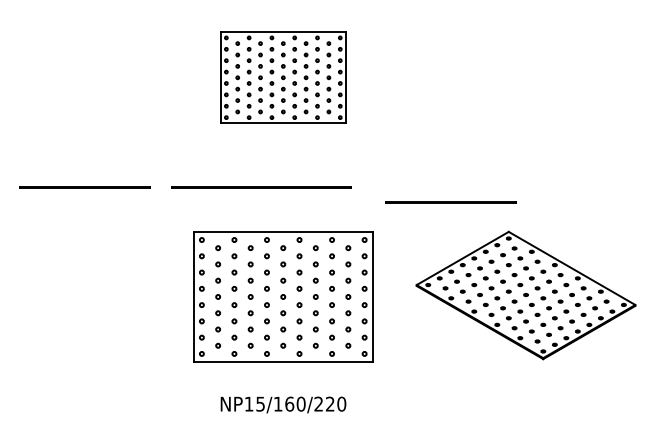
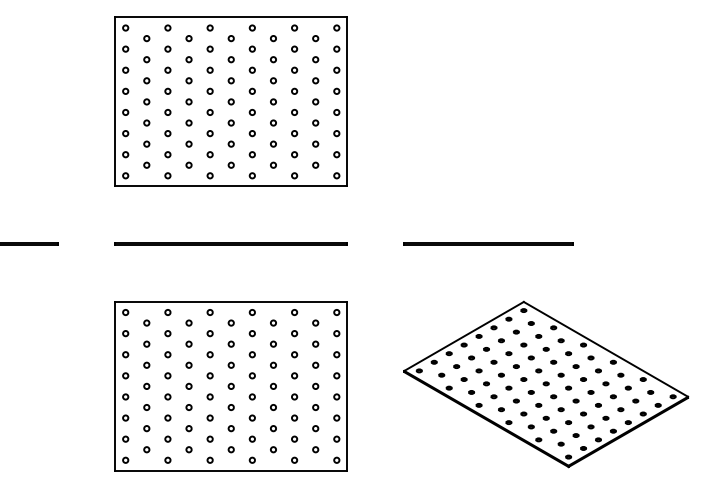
part: (283, 77) -> (231, 101), size x1.43
line: (261, 187) -> (231, 244), moved
line: (450, 202) -> (488, 244), moved

